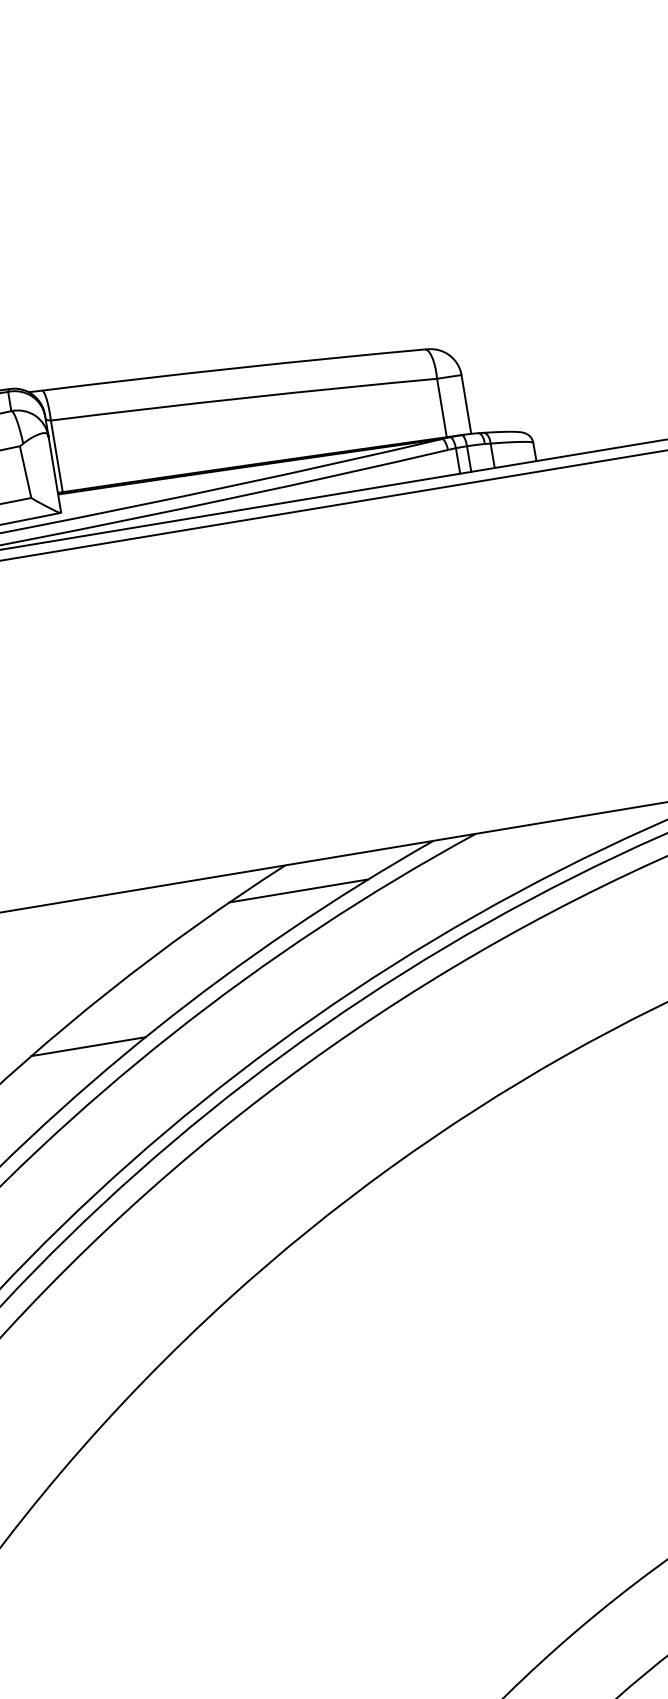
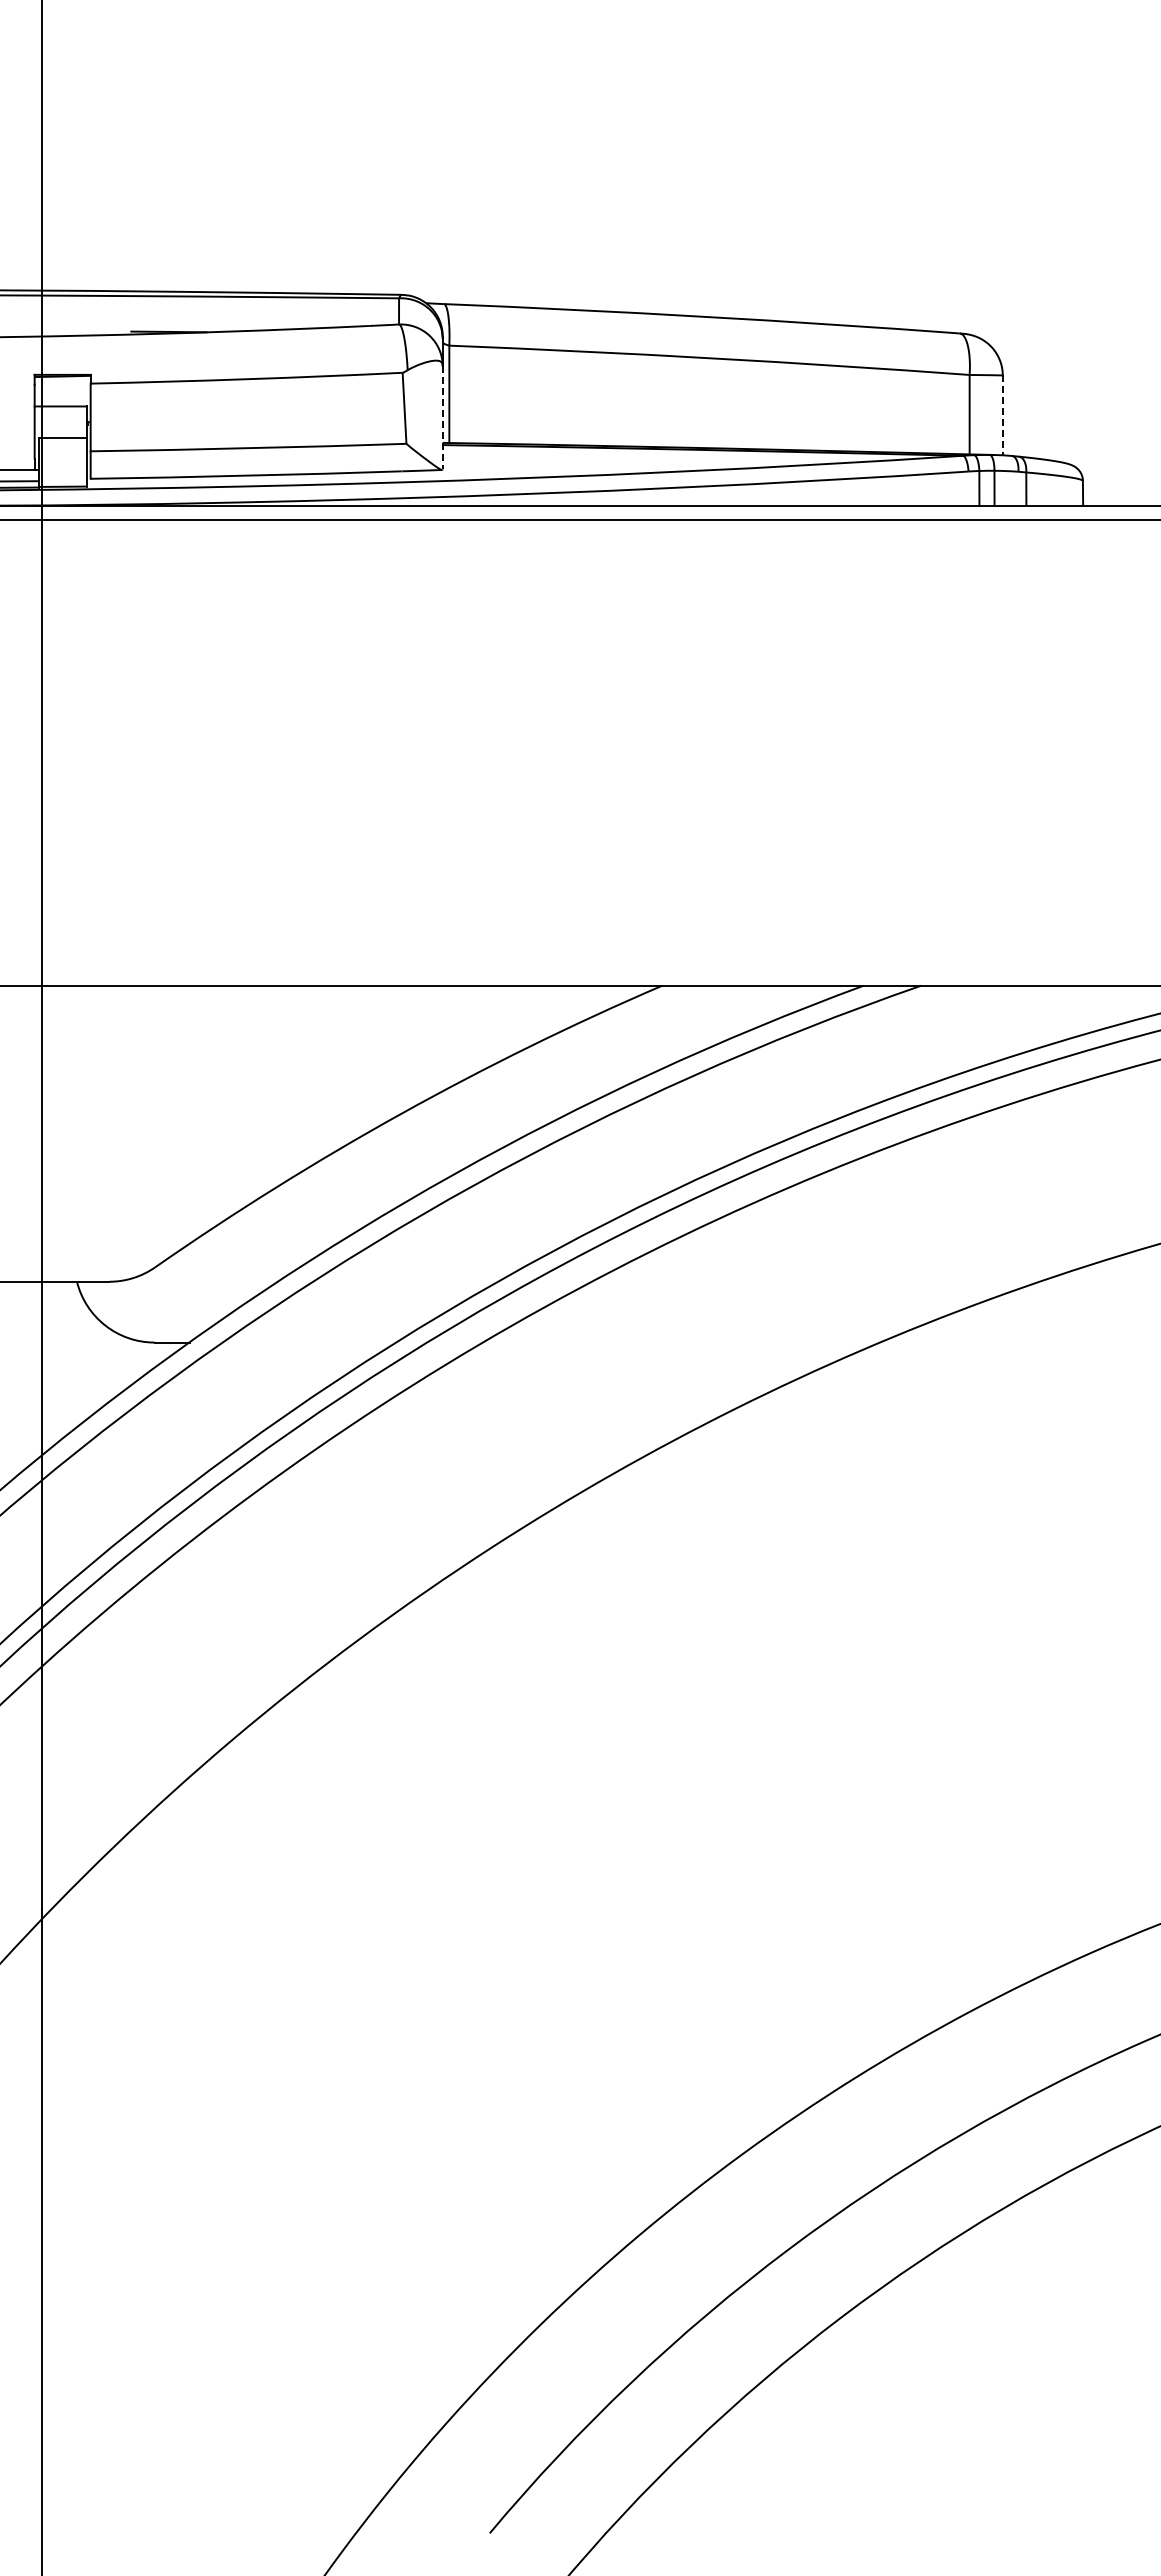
line: (466, 404) -> (1002, 415), solid -> dashed
line: (54, 474) -> (442, 417), solid -> dashed
line: (298, 890) -> (674, 1022), removed
line: (88, 1046) -> (361, 1182), removed

